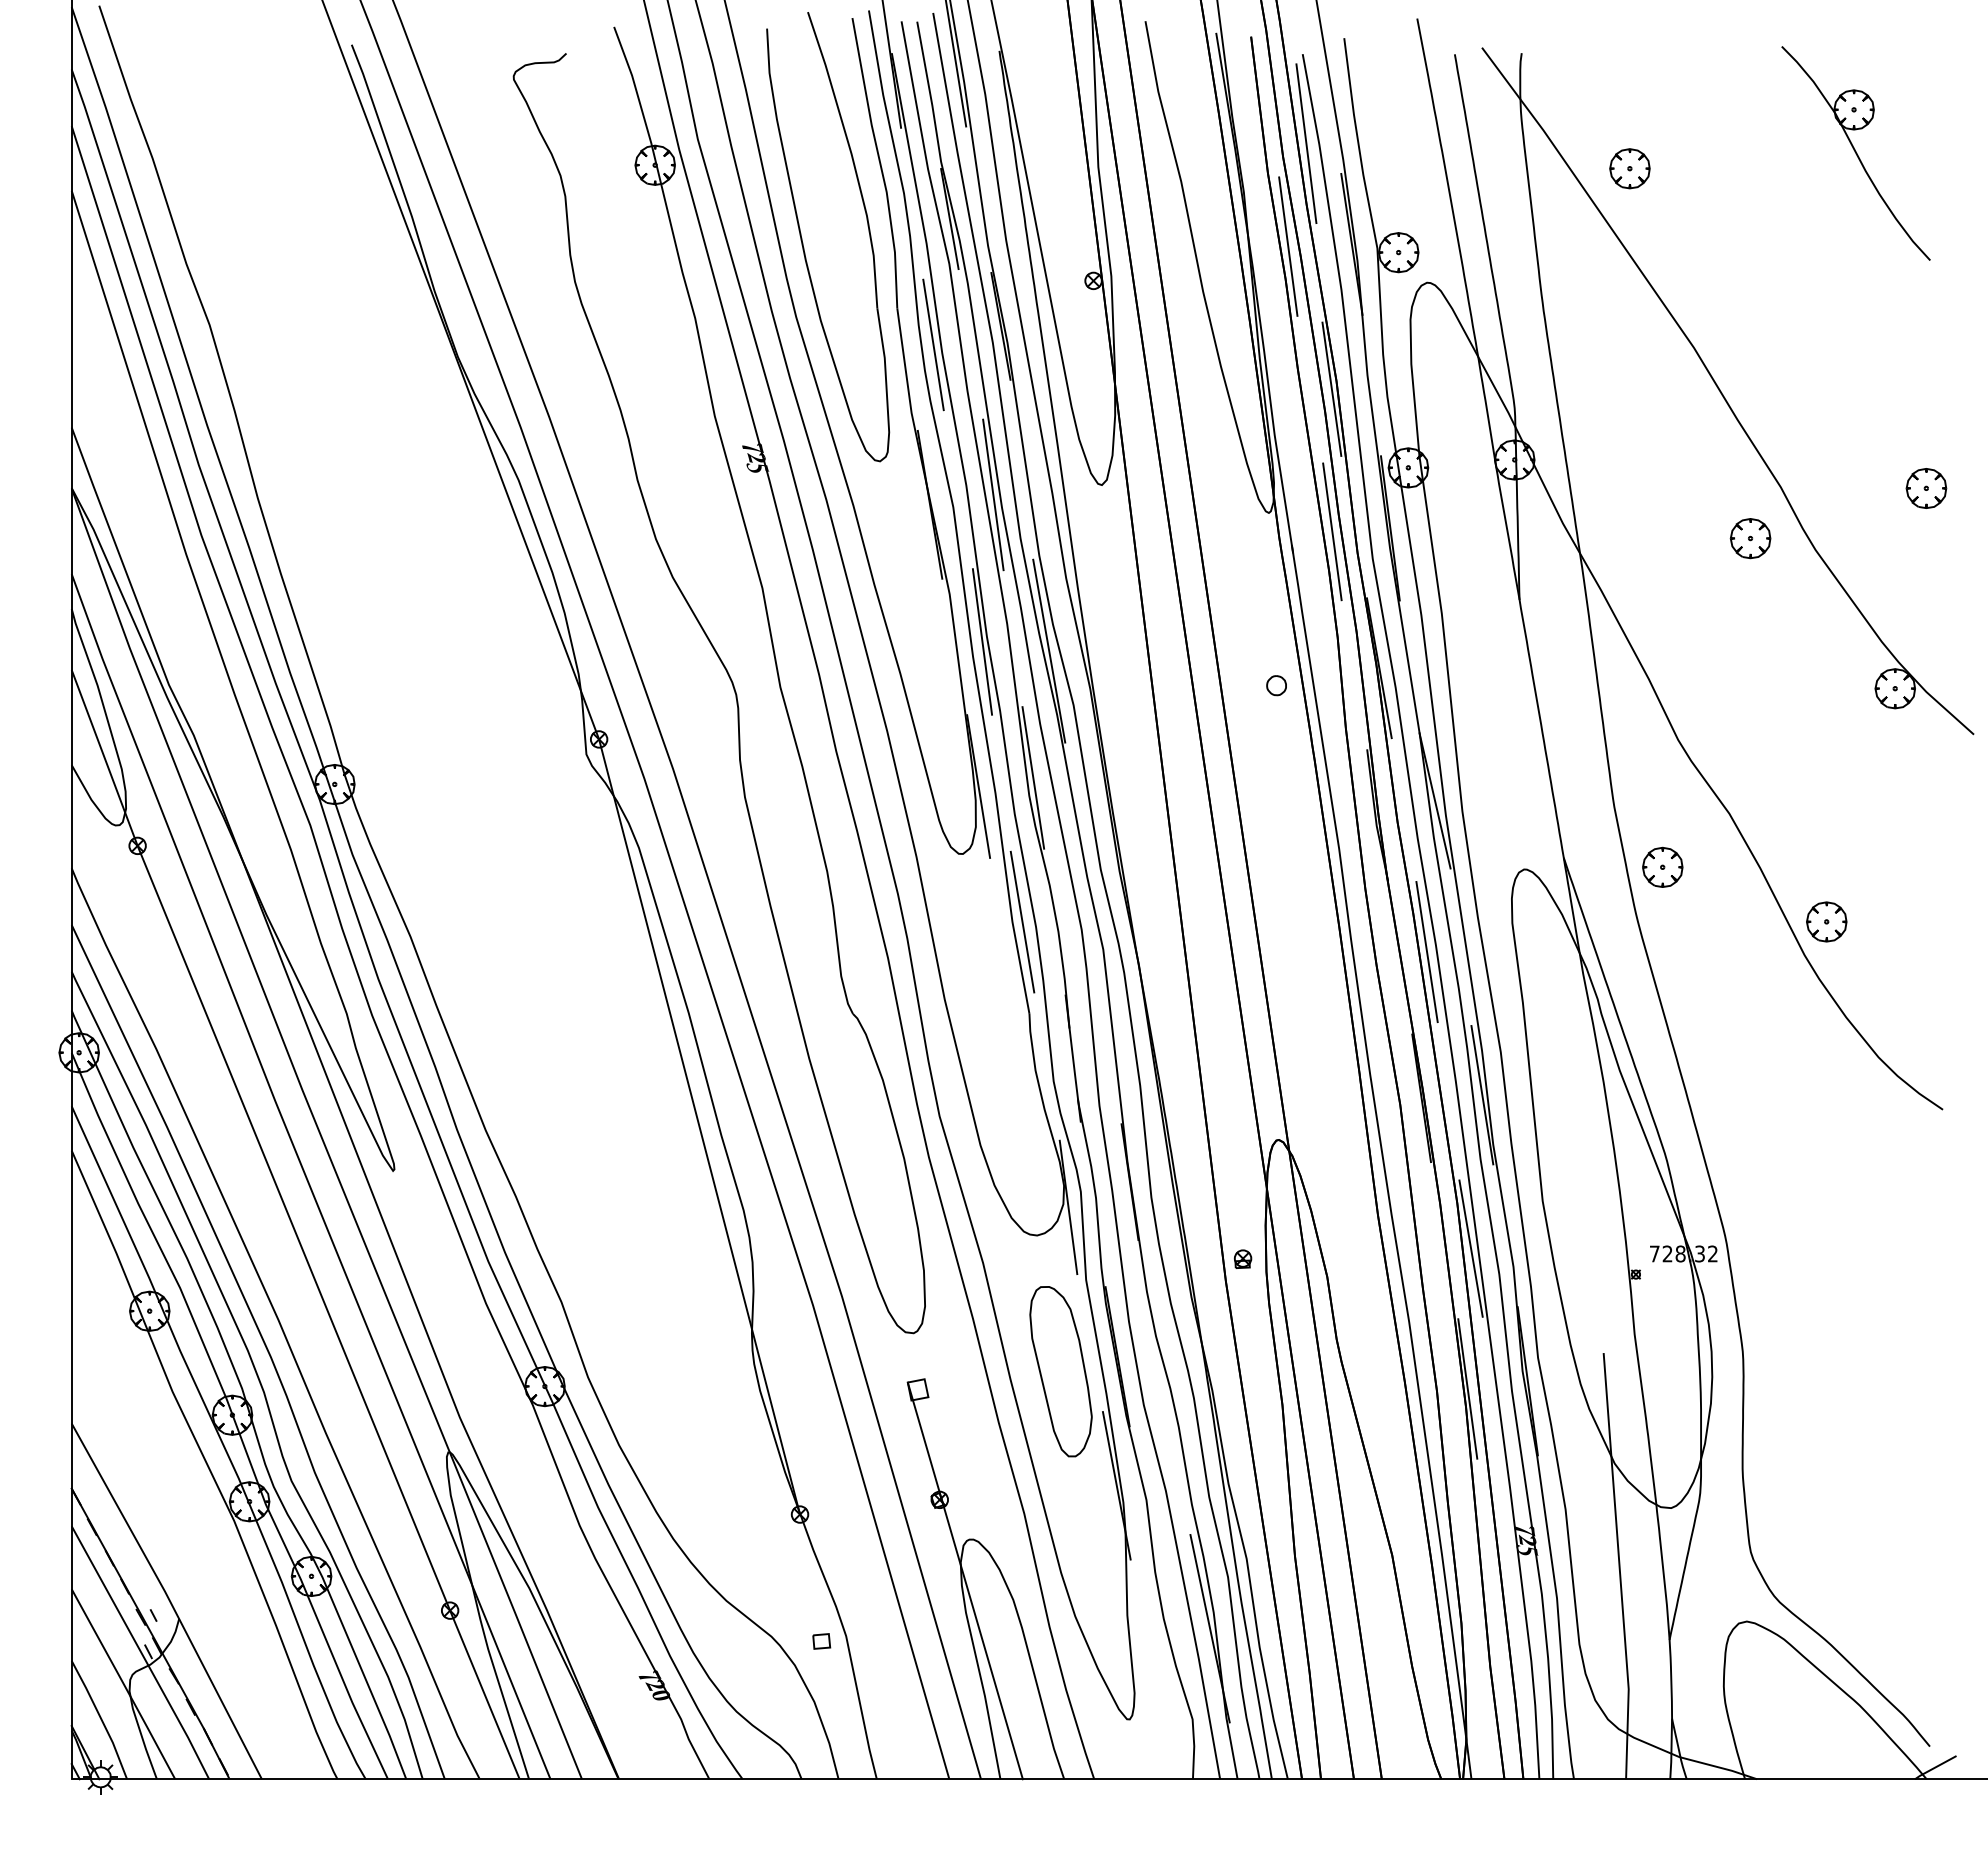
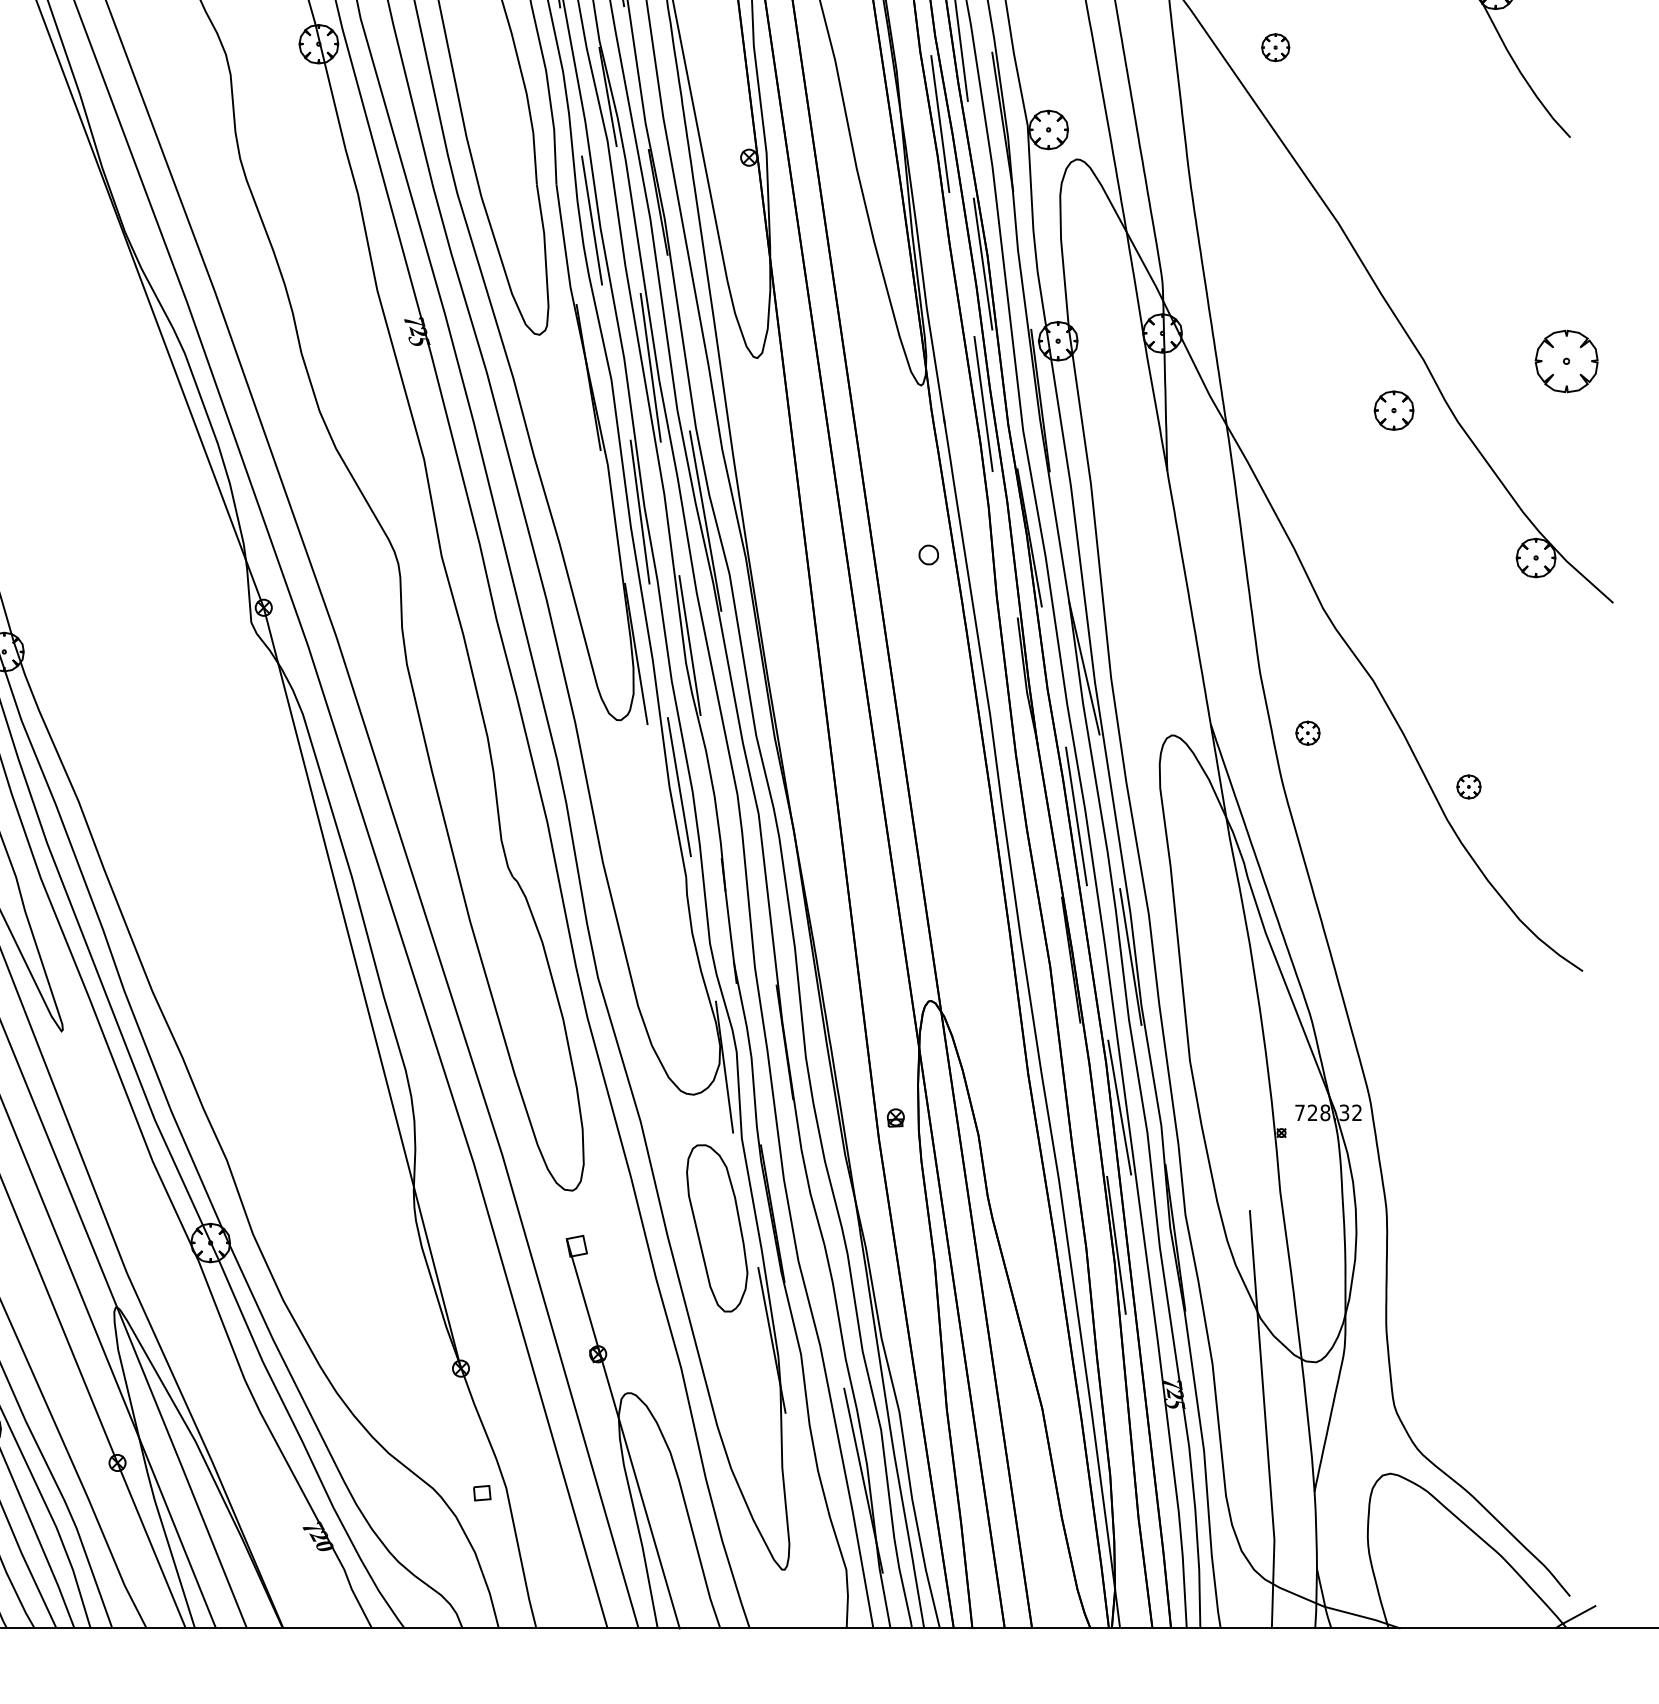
part: (1629, 168) -> (1275, 47), size x0.7
part: (1926, 488) -> (1566, 361), size x1.6
part: (1662, 866) -> (1307, 732), size x0.6
part: (1826, 921) -> (1468, 786), size x0.6

